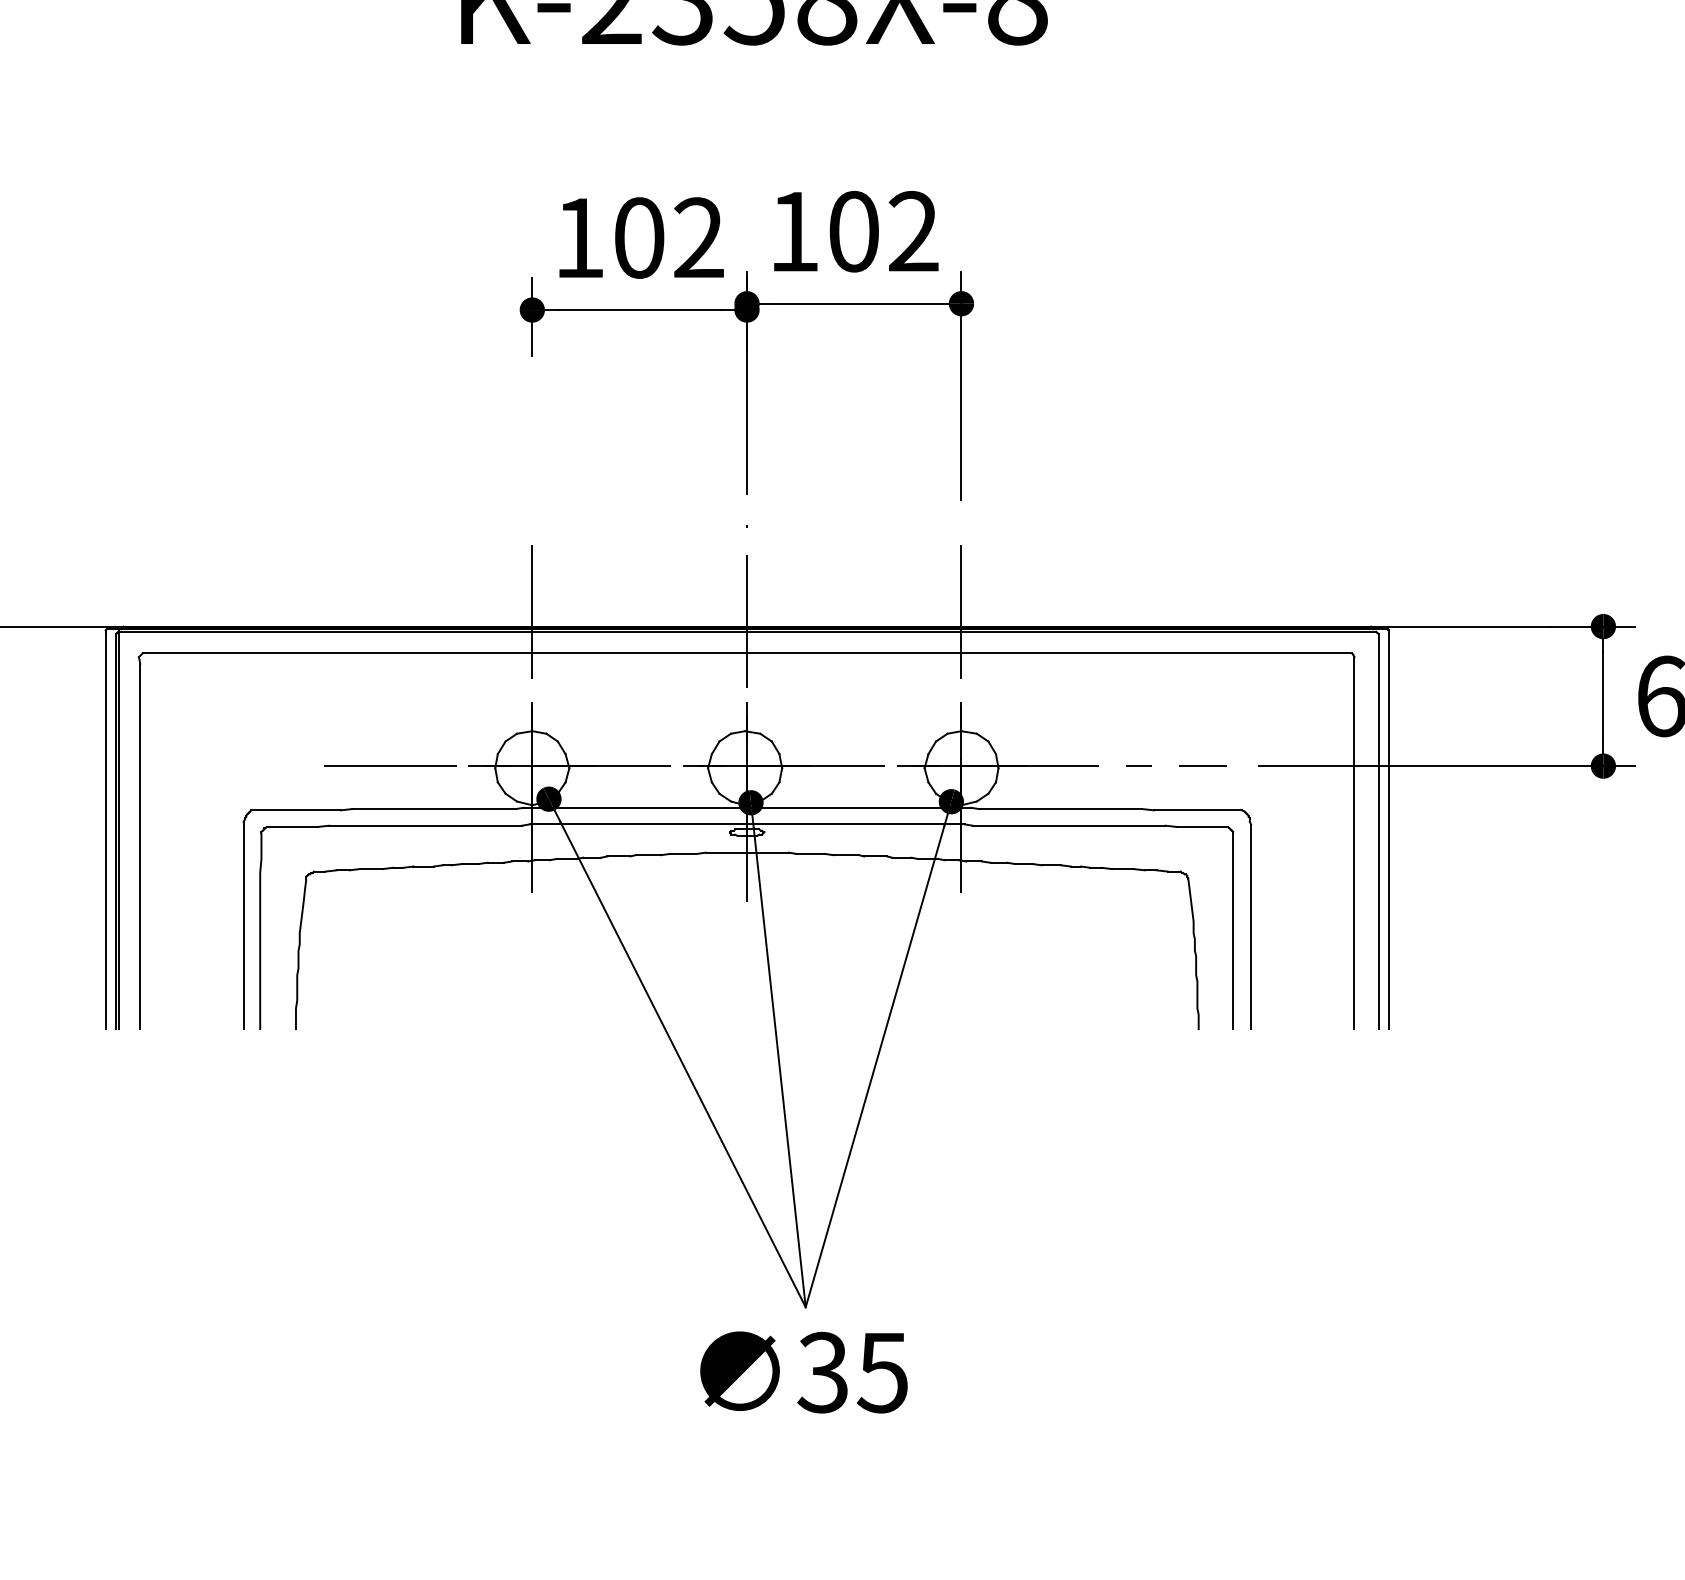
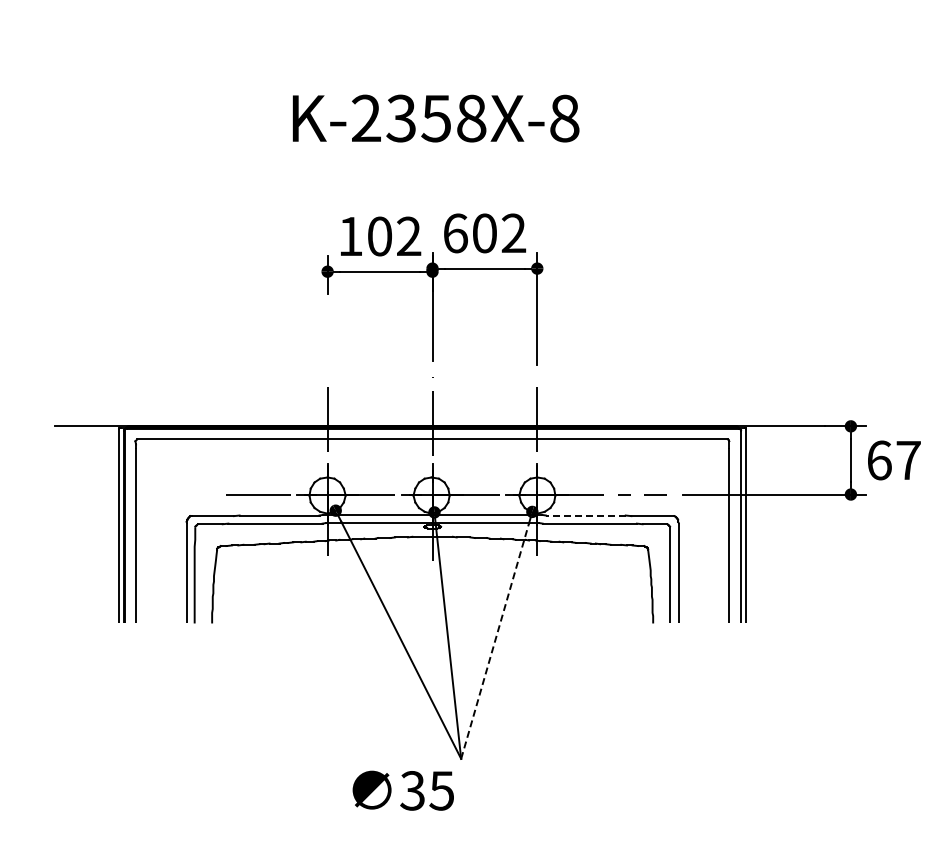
text: (794, 231) -> (455, 233), 102 -> 602
line: (1060, 809) -> (585, 515), solid -> dashed
line: (875, 1064) -> (495, 640), solid -> dashed
text: (802, 1371) -> (402, 790), moved

